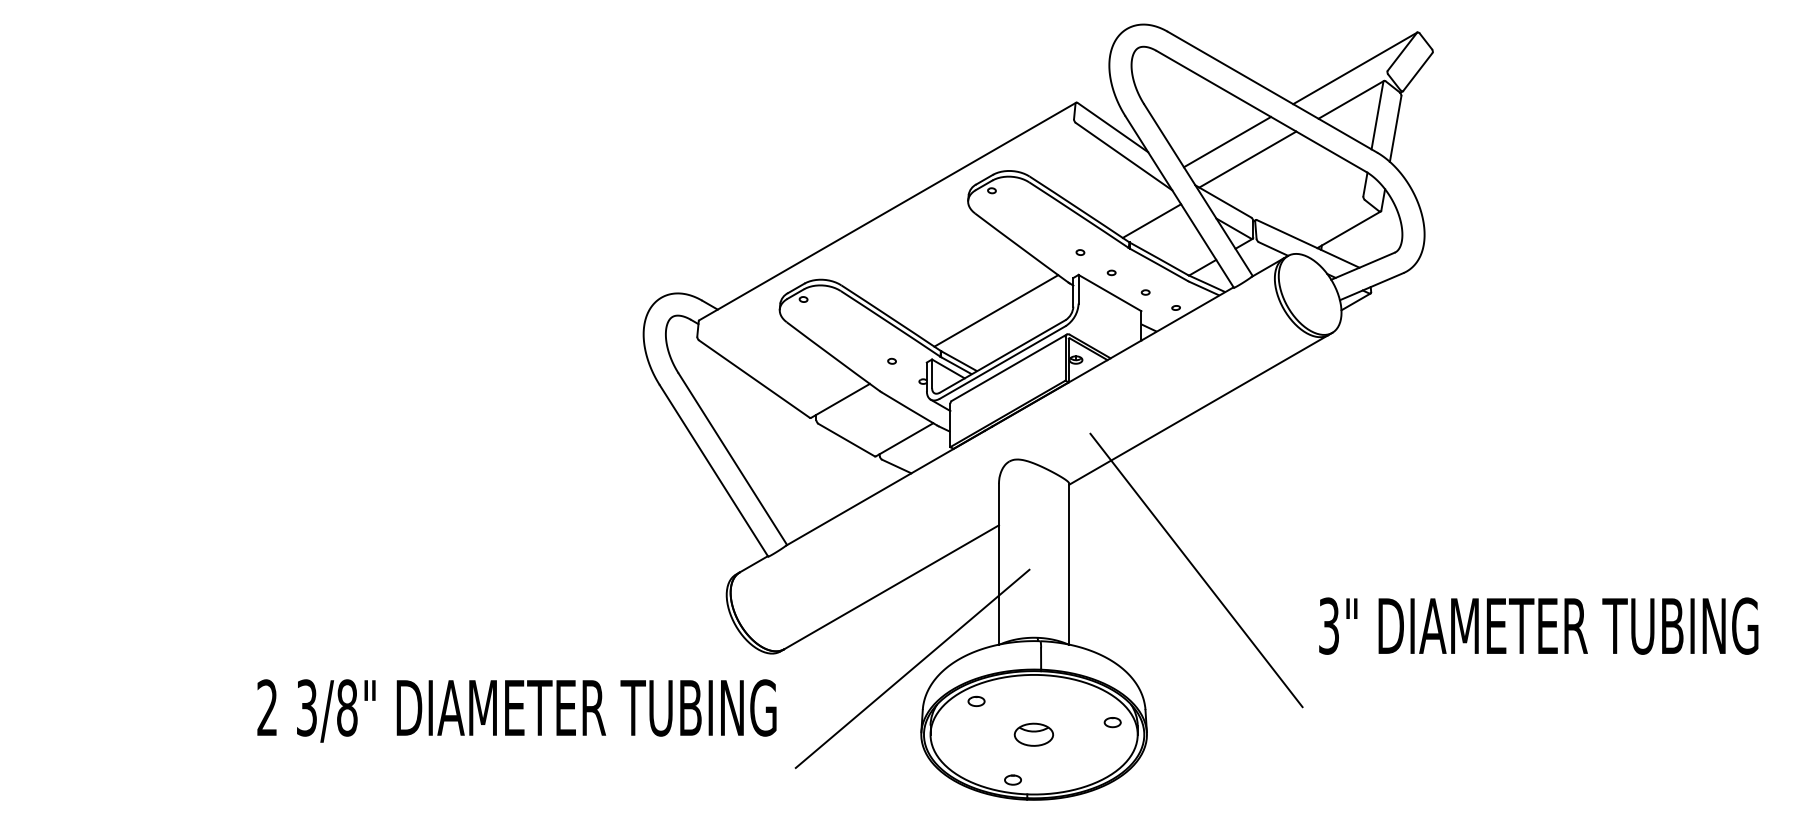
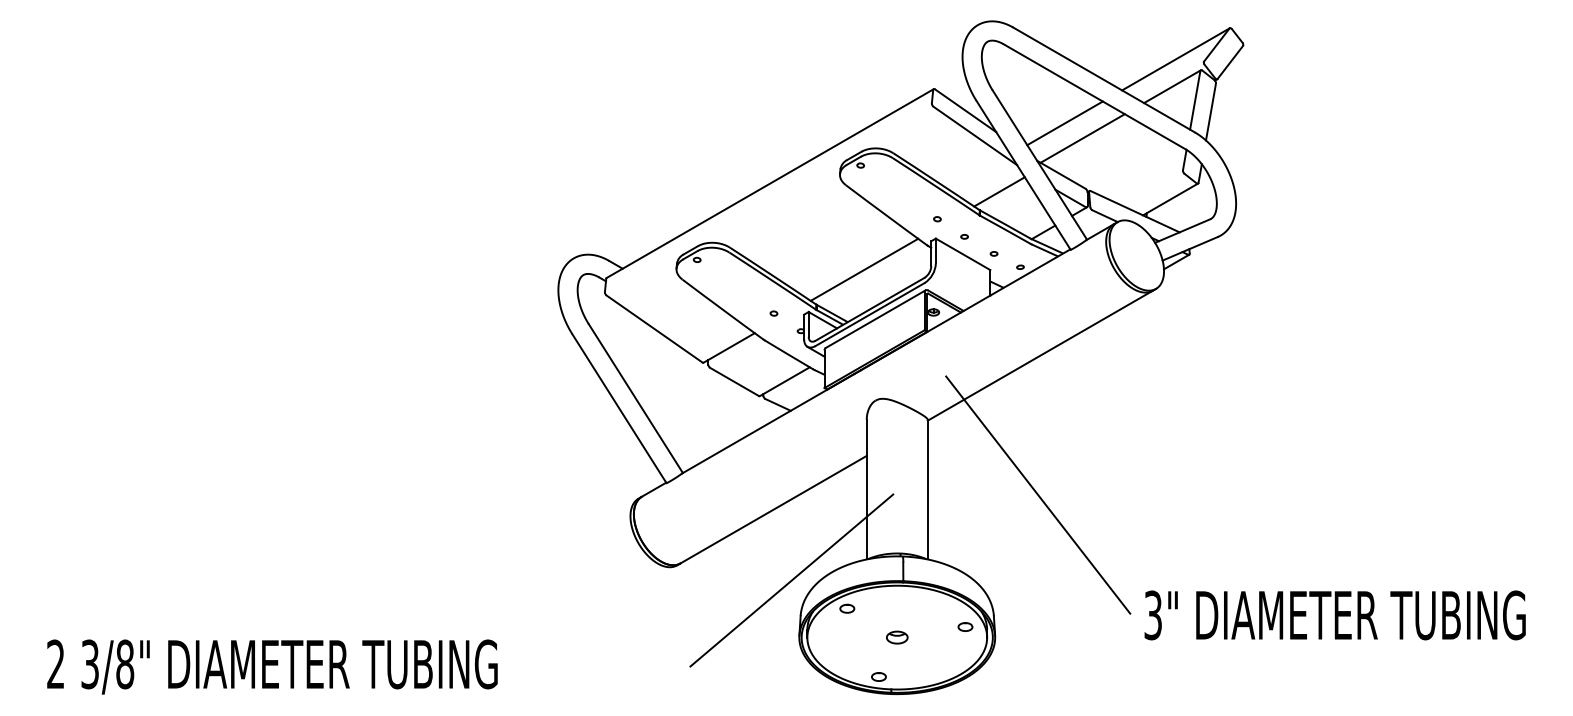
text: (1537, 626) -> (1334, 615), moved
text: (517, 710) -> (272, 666), moved
part: (1034, 734) -> (897, 637), size x0.62

